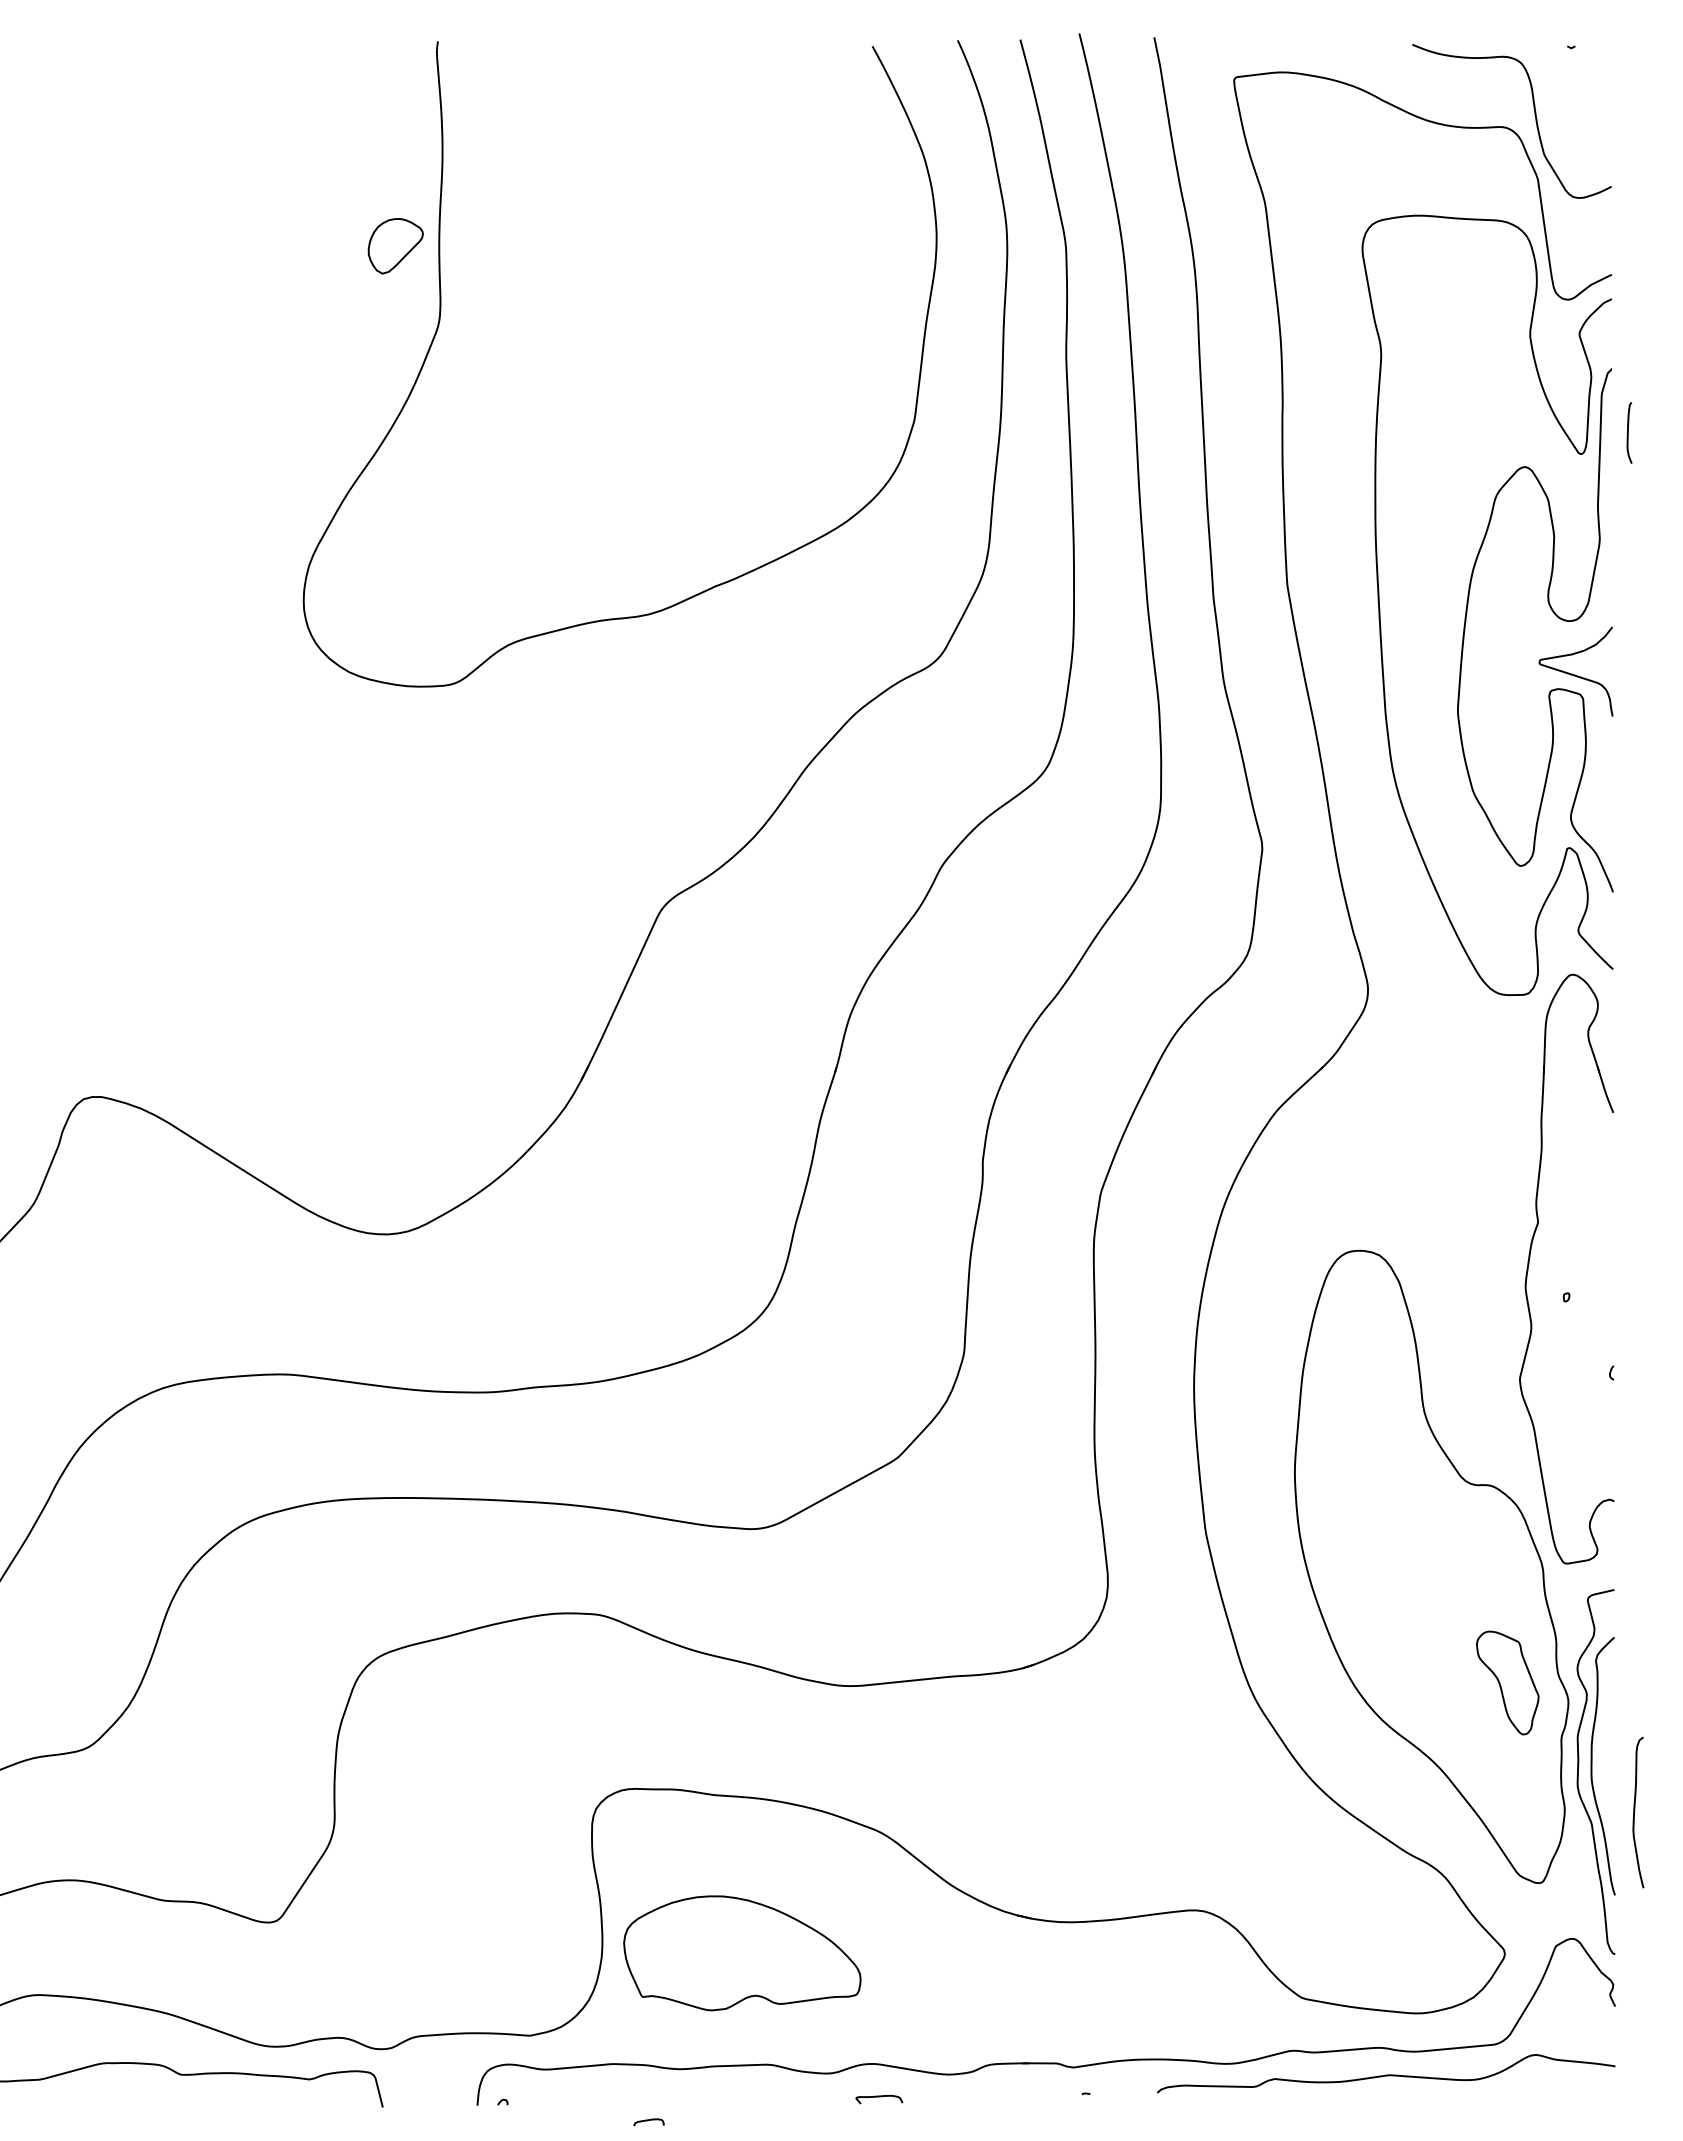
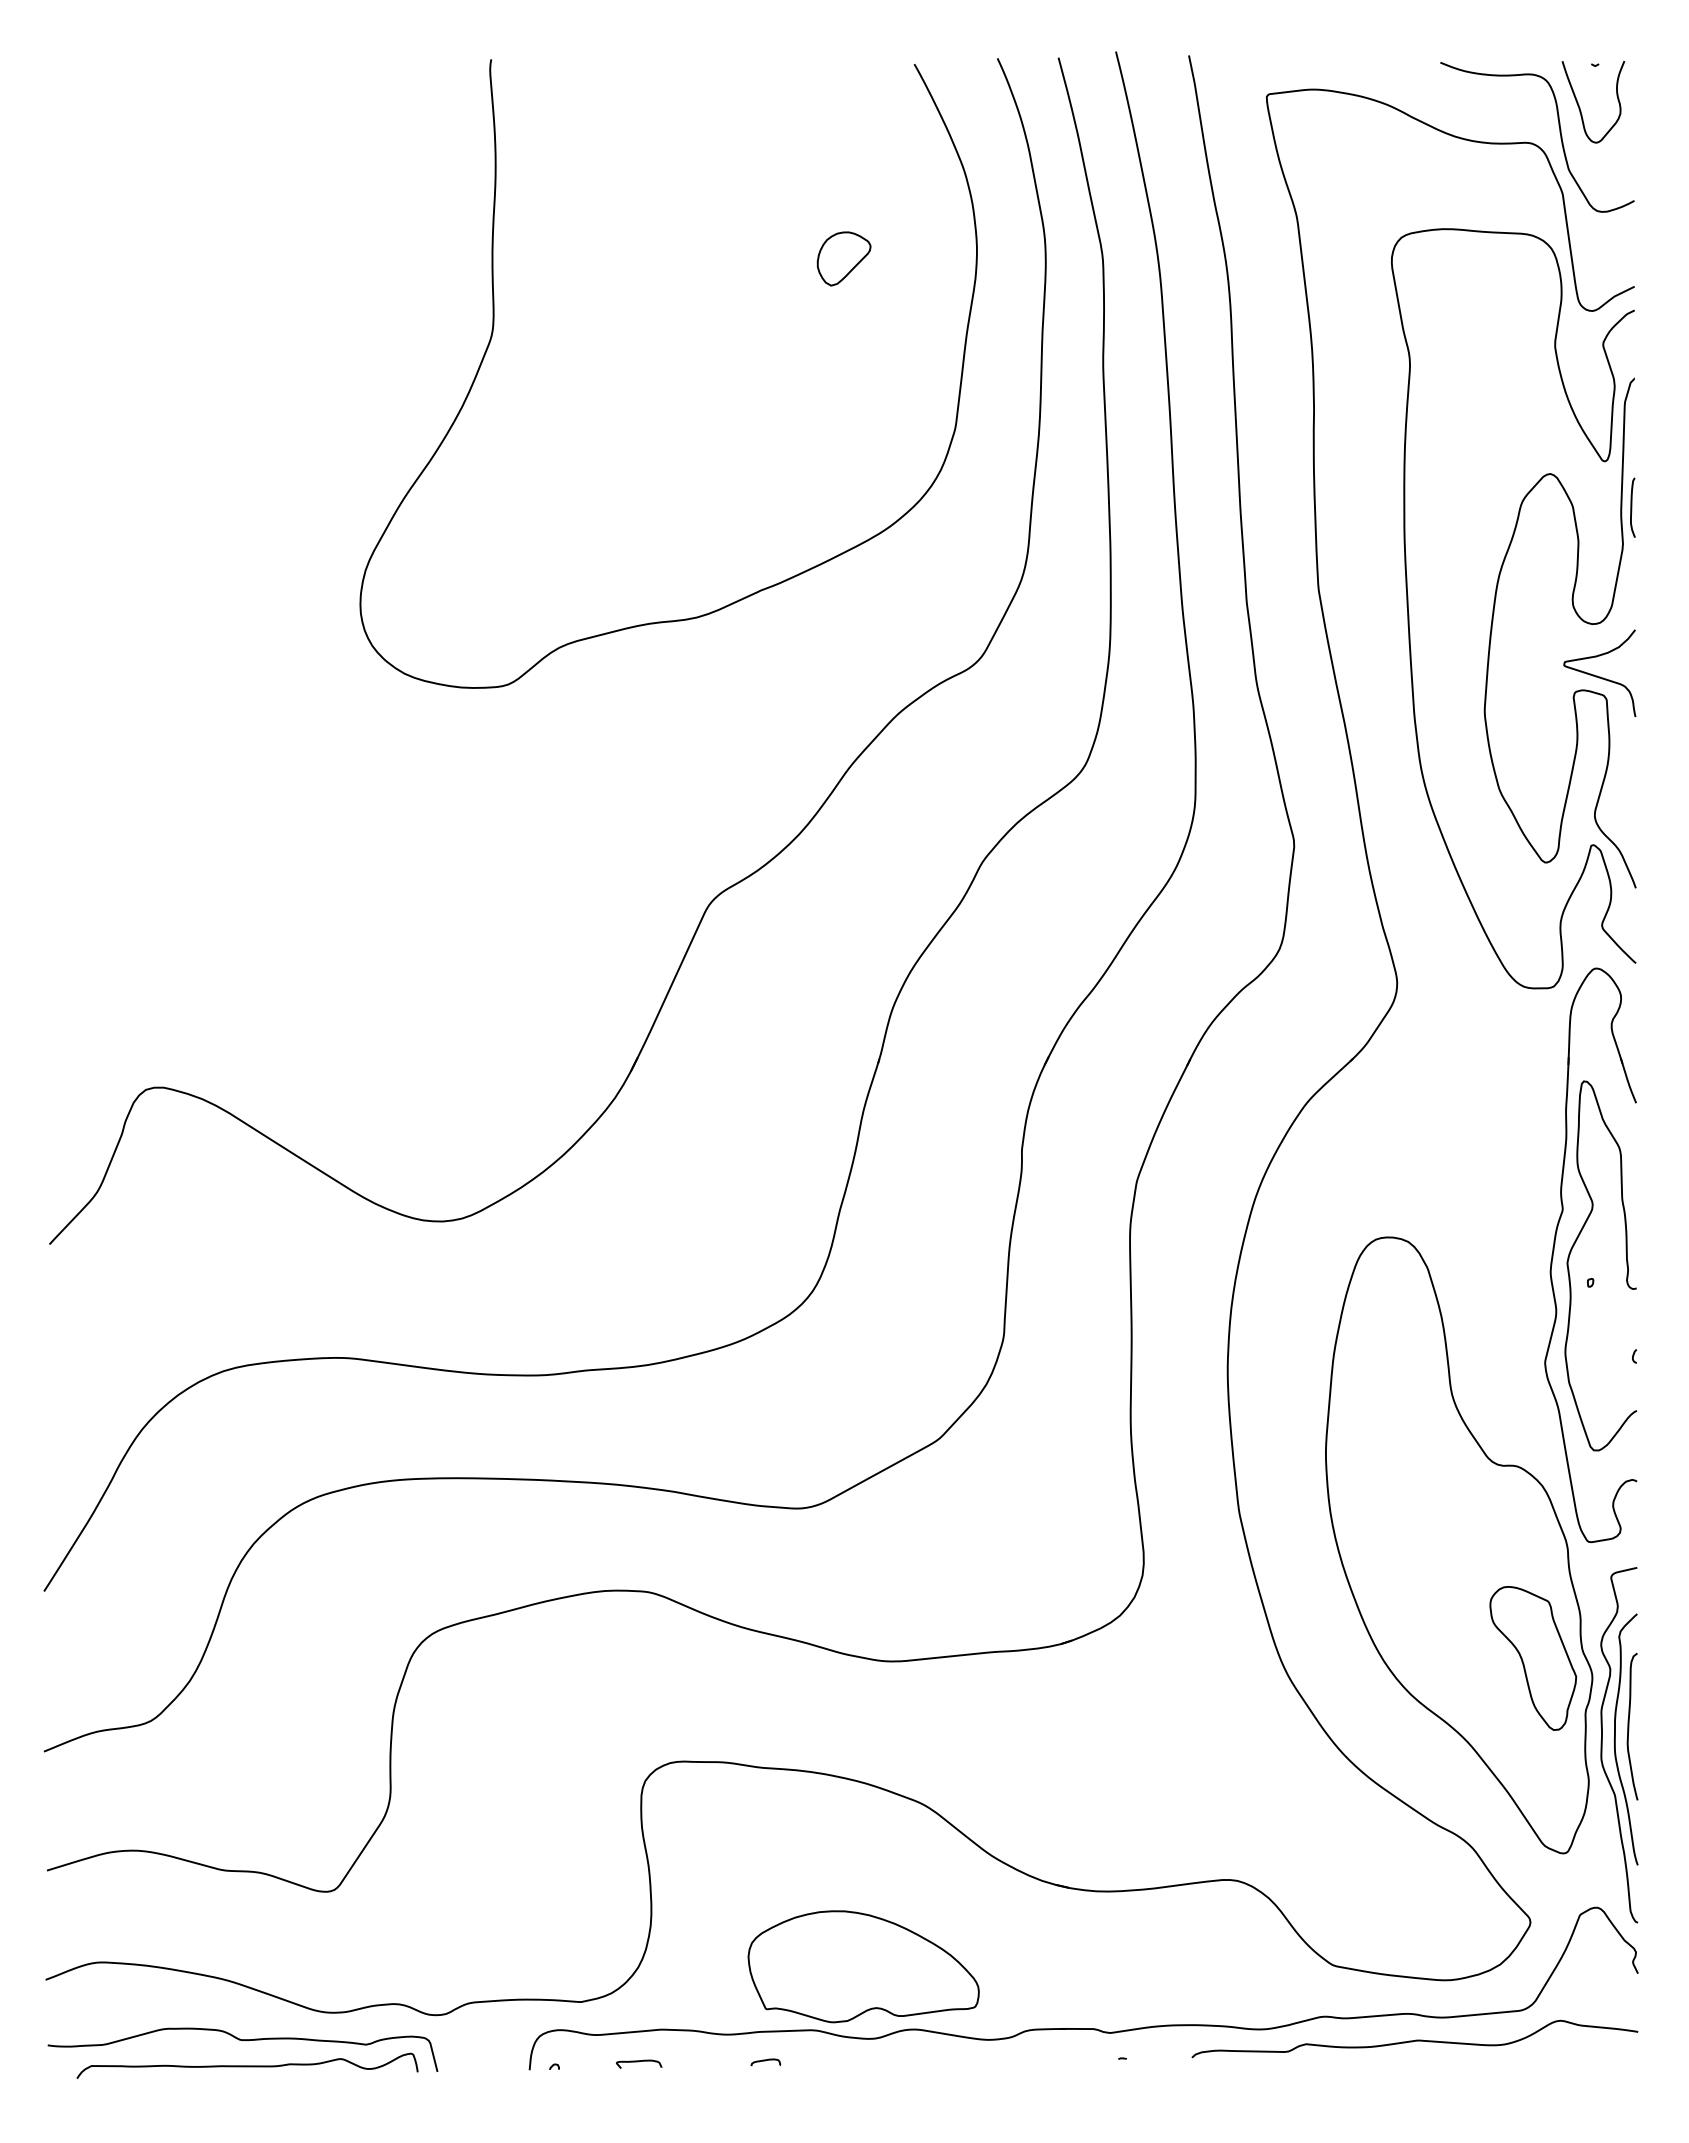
curve: (1556, 90) -> (1580, 107), added
part: (395, 245) -> (843, 258), moved
curve: (1629, 432) -> (1632, 507), moved
curve: (1603, 1279) -> (1626, 1265), added
part: (1507, 1683) -> (1533, 1658), size x1.43
curve: (1635, 1812) -> (1629, 1726), moved
part: (742, 1953) -> (863, 1966), moved
curve: (878, 2097) -> (638, 2062), moved
curve: (187, 2100) -> (247, 2065), added
curve: (648, 2121) -> (765, 2061), moved

